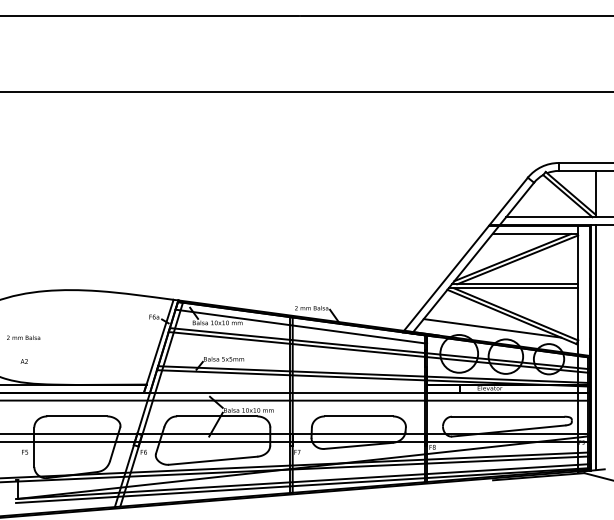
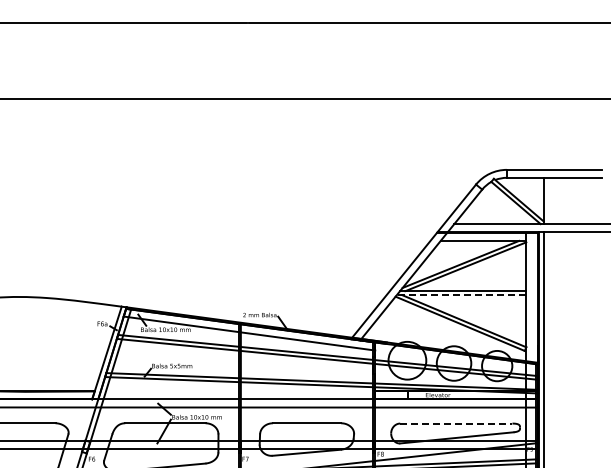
line: (513, 288) -> (461, 295), solid -> dashed
line: (492, 328) -> (440, 335), removed
line: (508, 416) -> (456, 423), solid -> dashed

